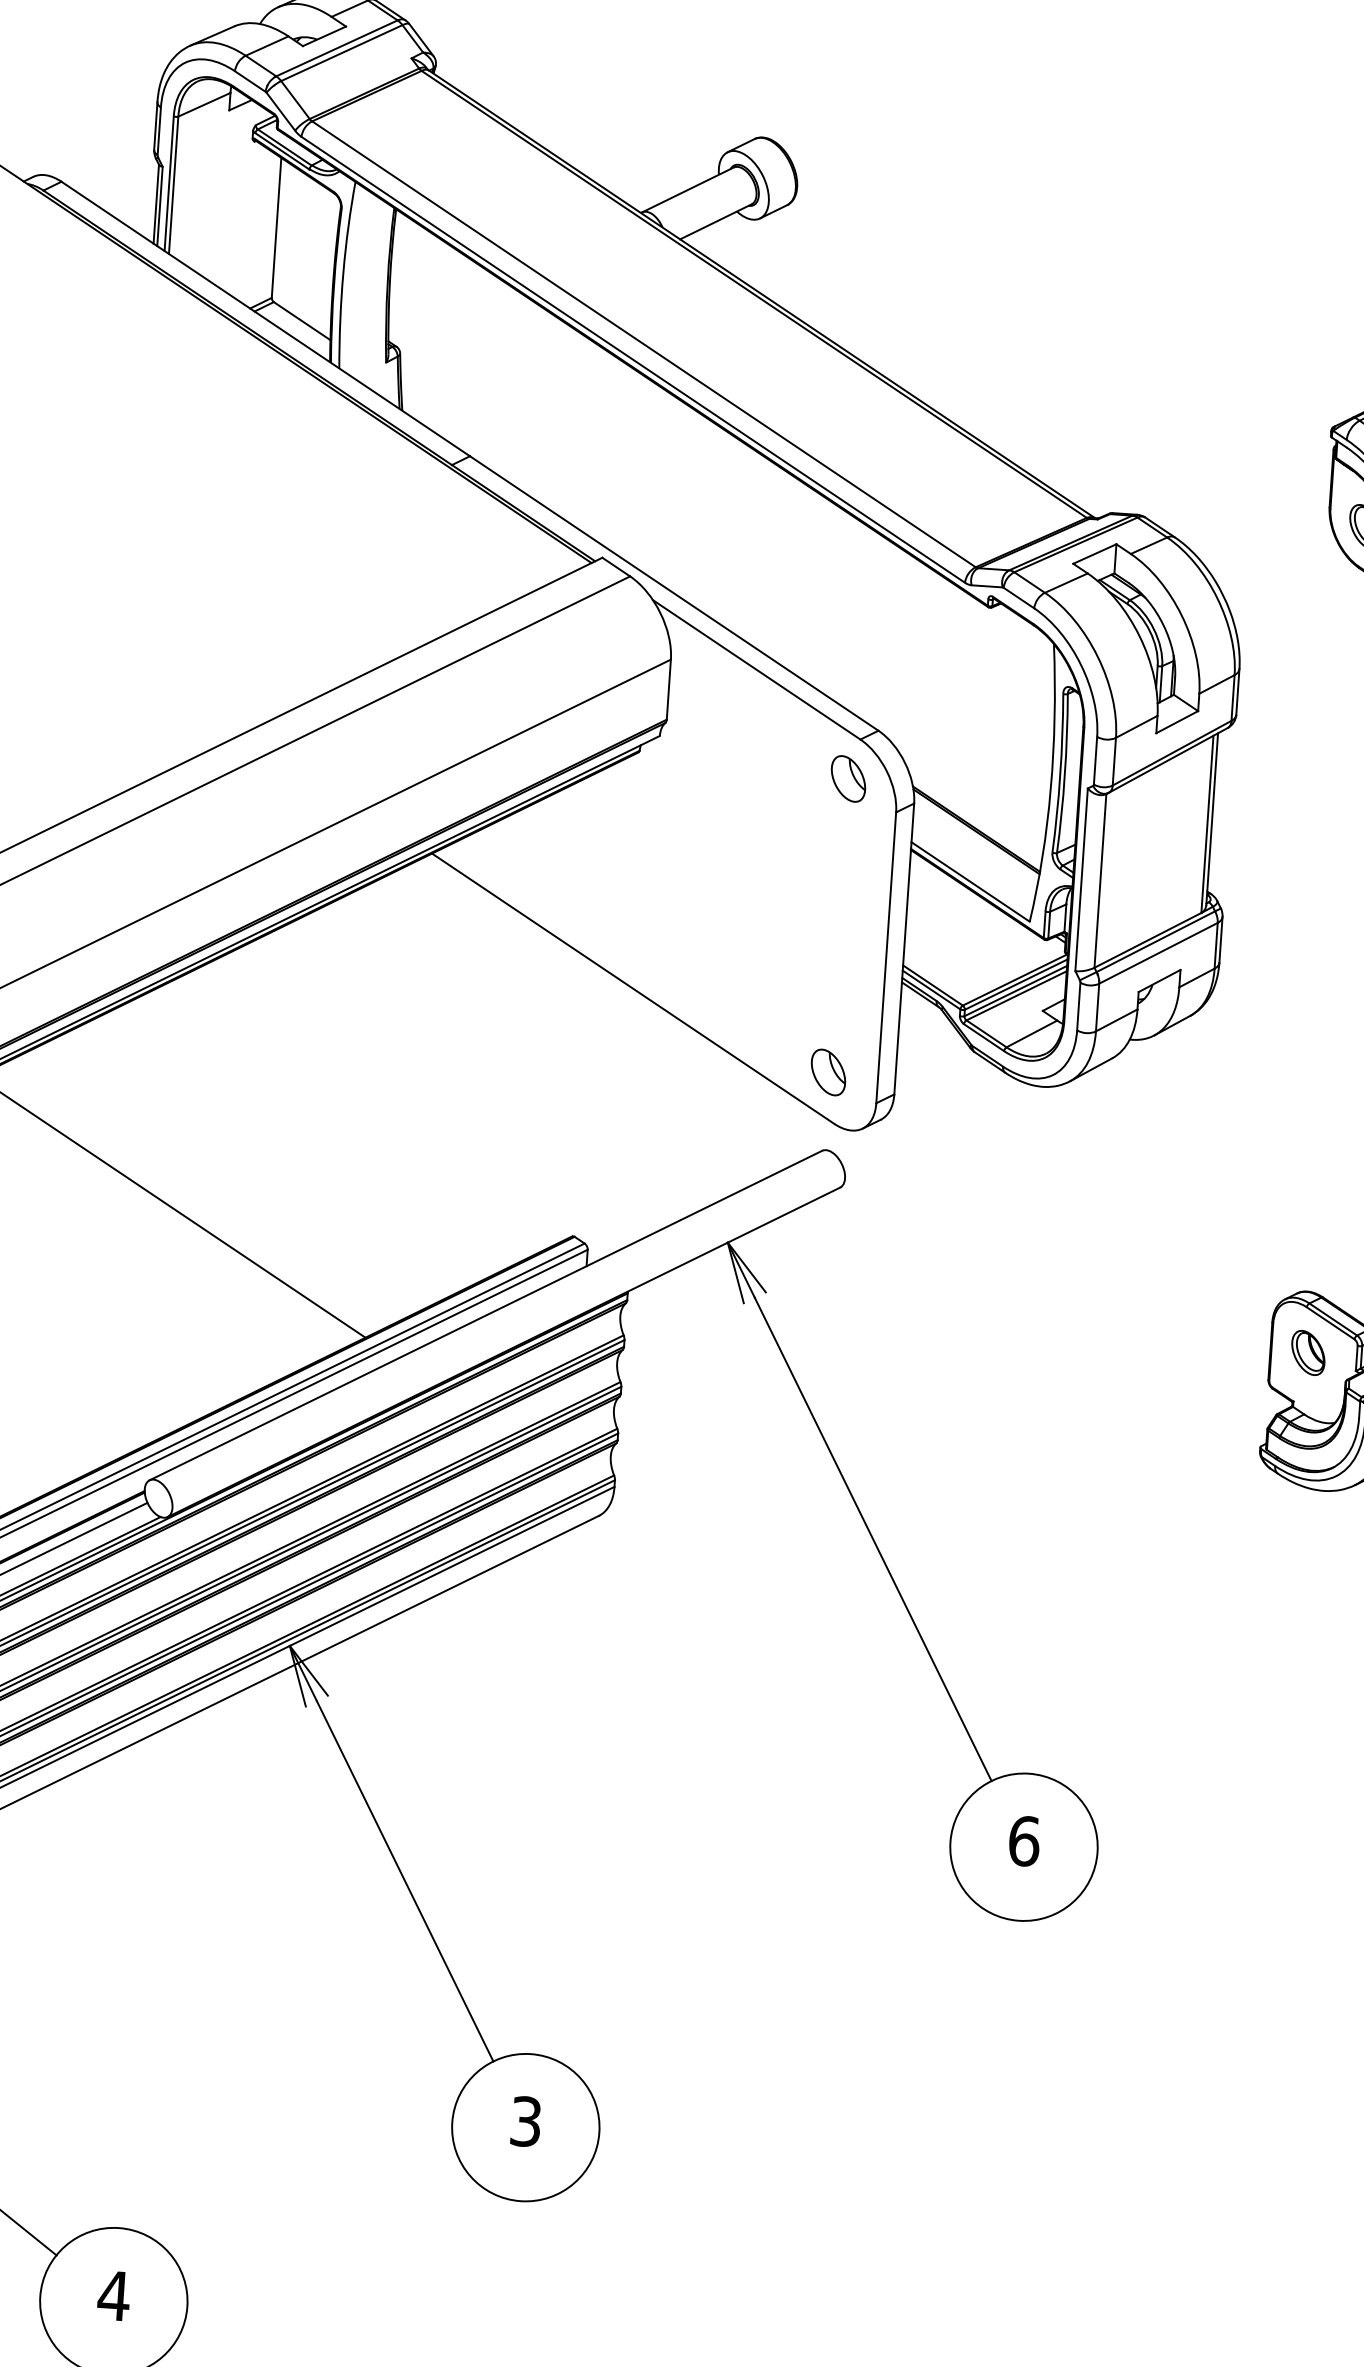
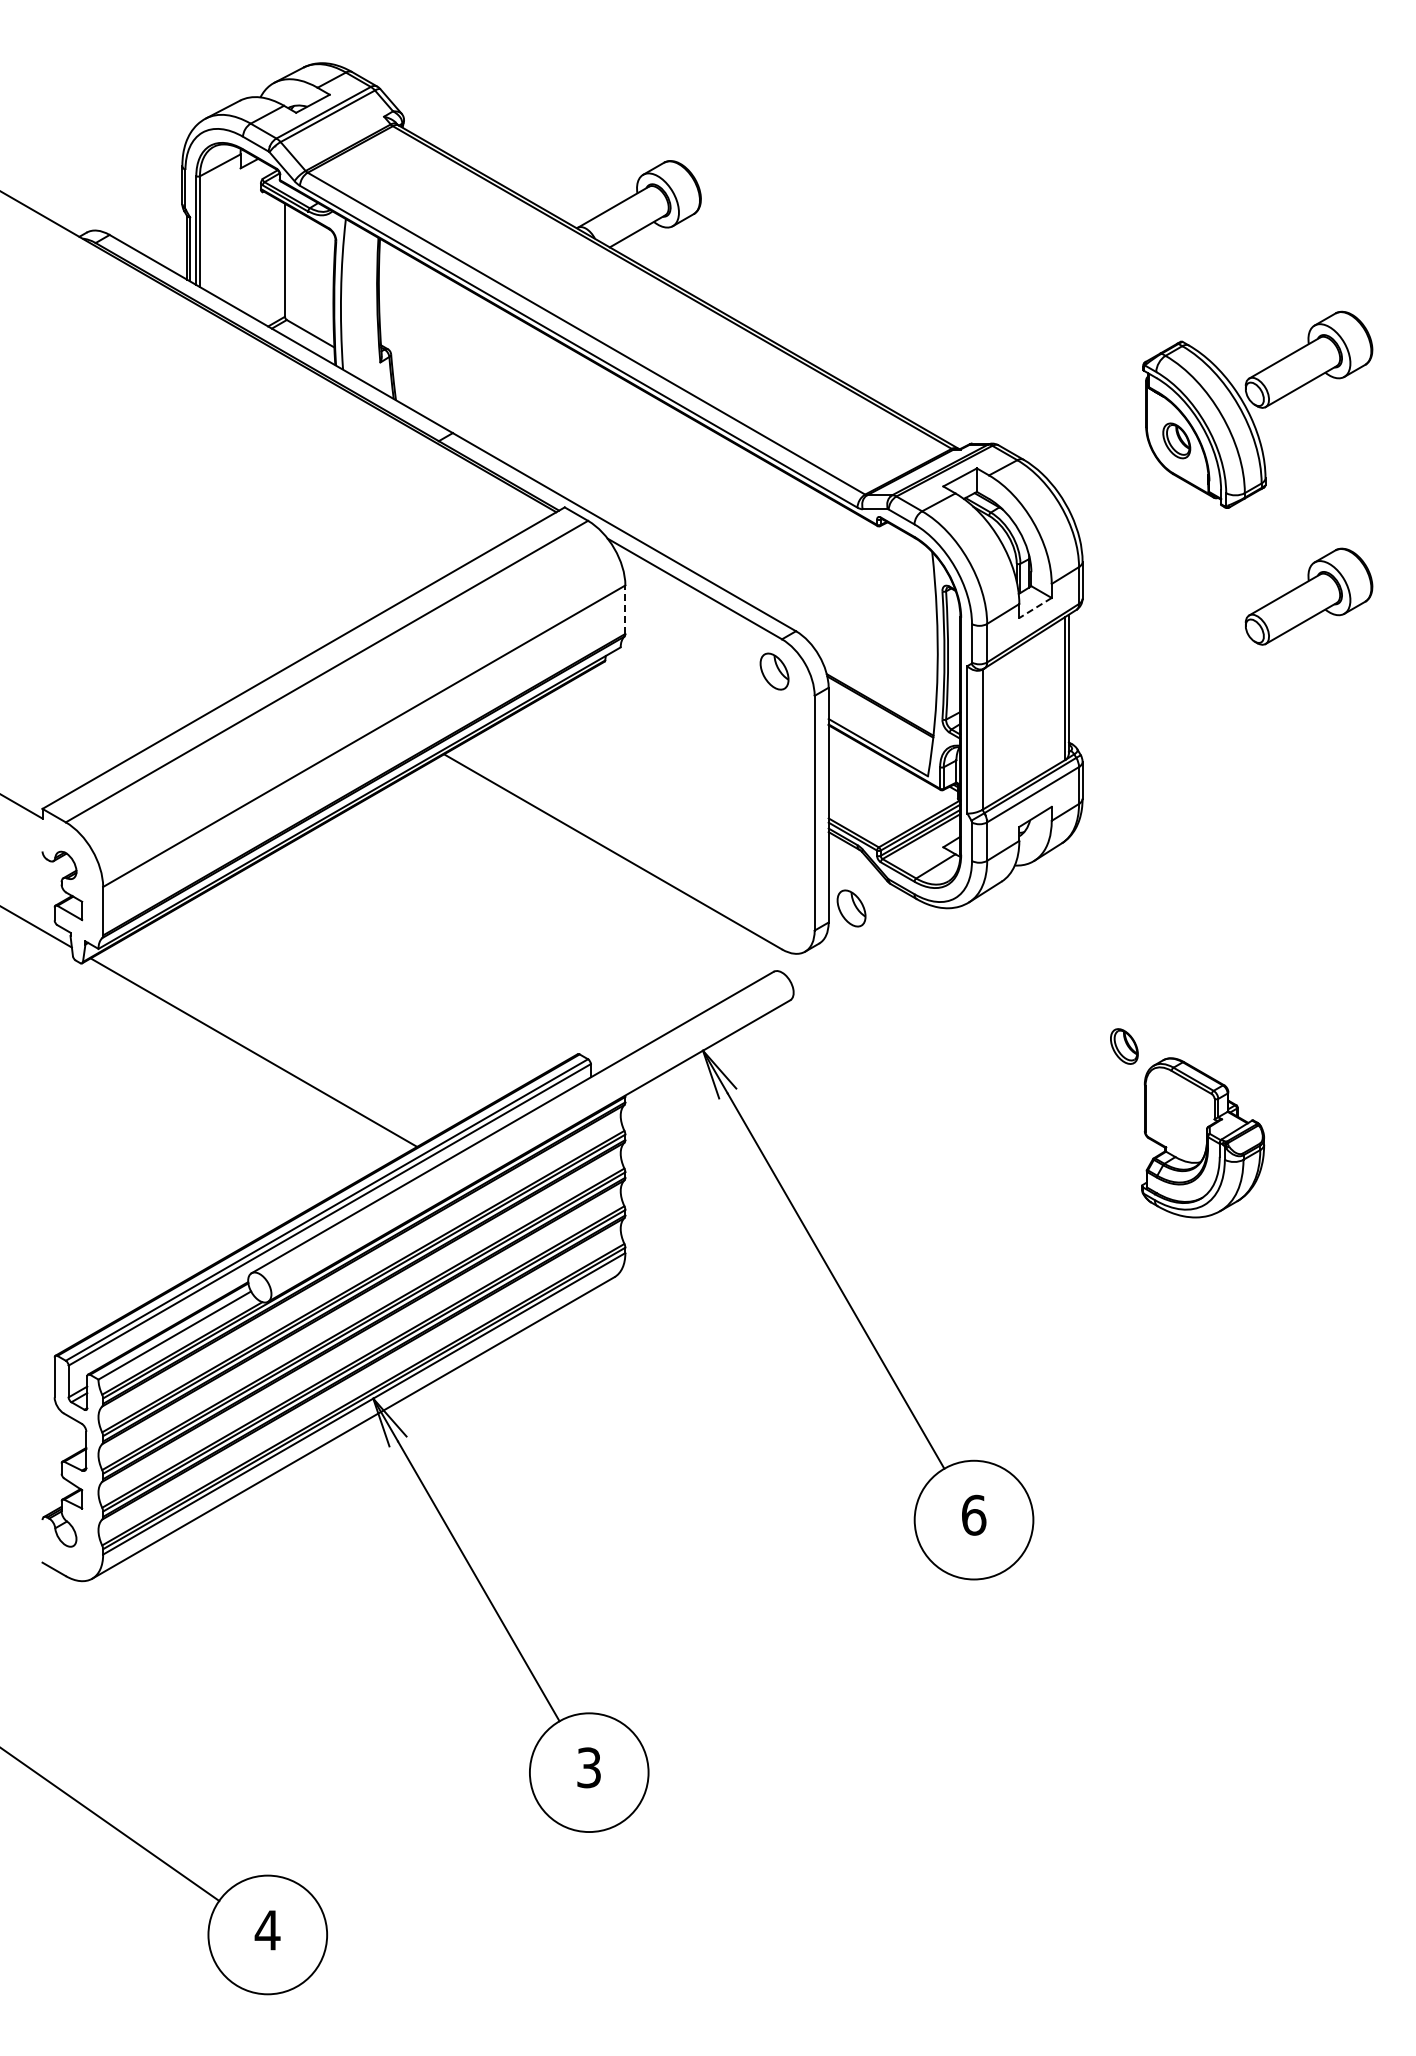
line: (669, 689) -> (625, 609), solid -> dashed
line: (1177, 722) -> (1035, 608), solid -> dashed
part: (828, 1072) -> (851, 908), moved
part: (1308, 1352) -> (1124, 1046), moved

